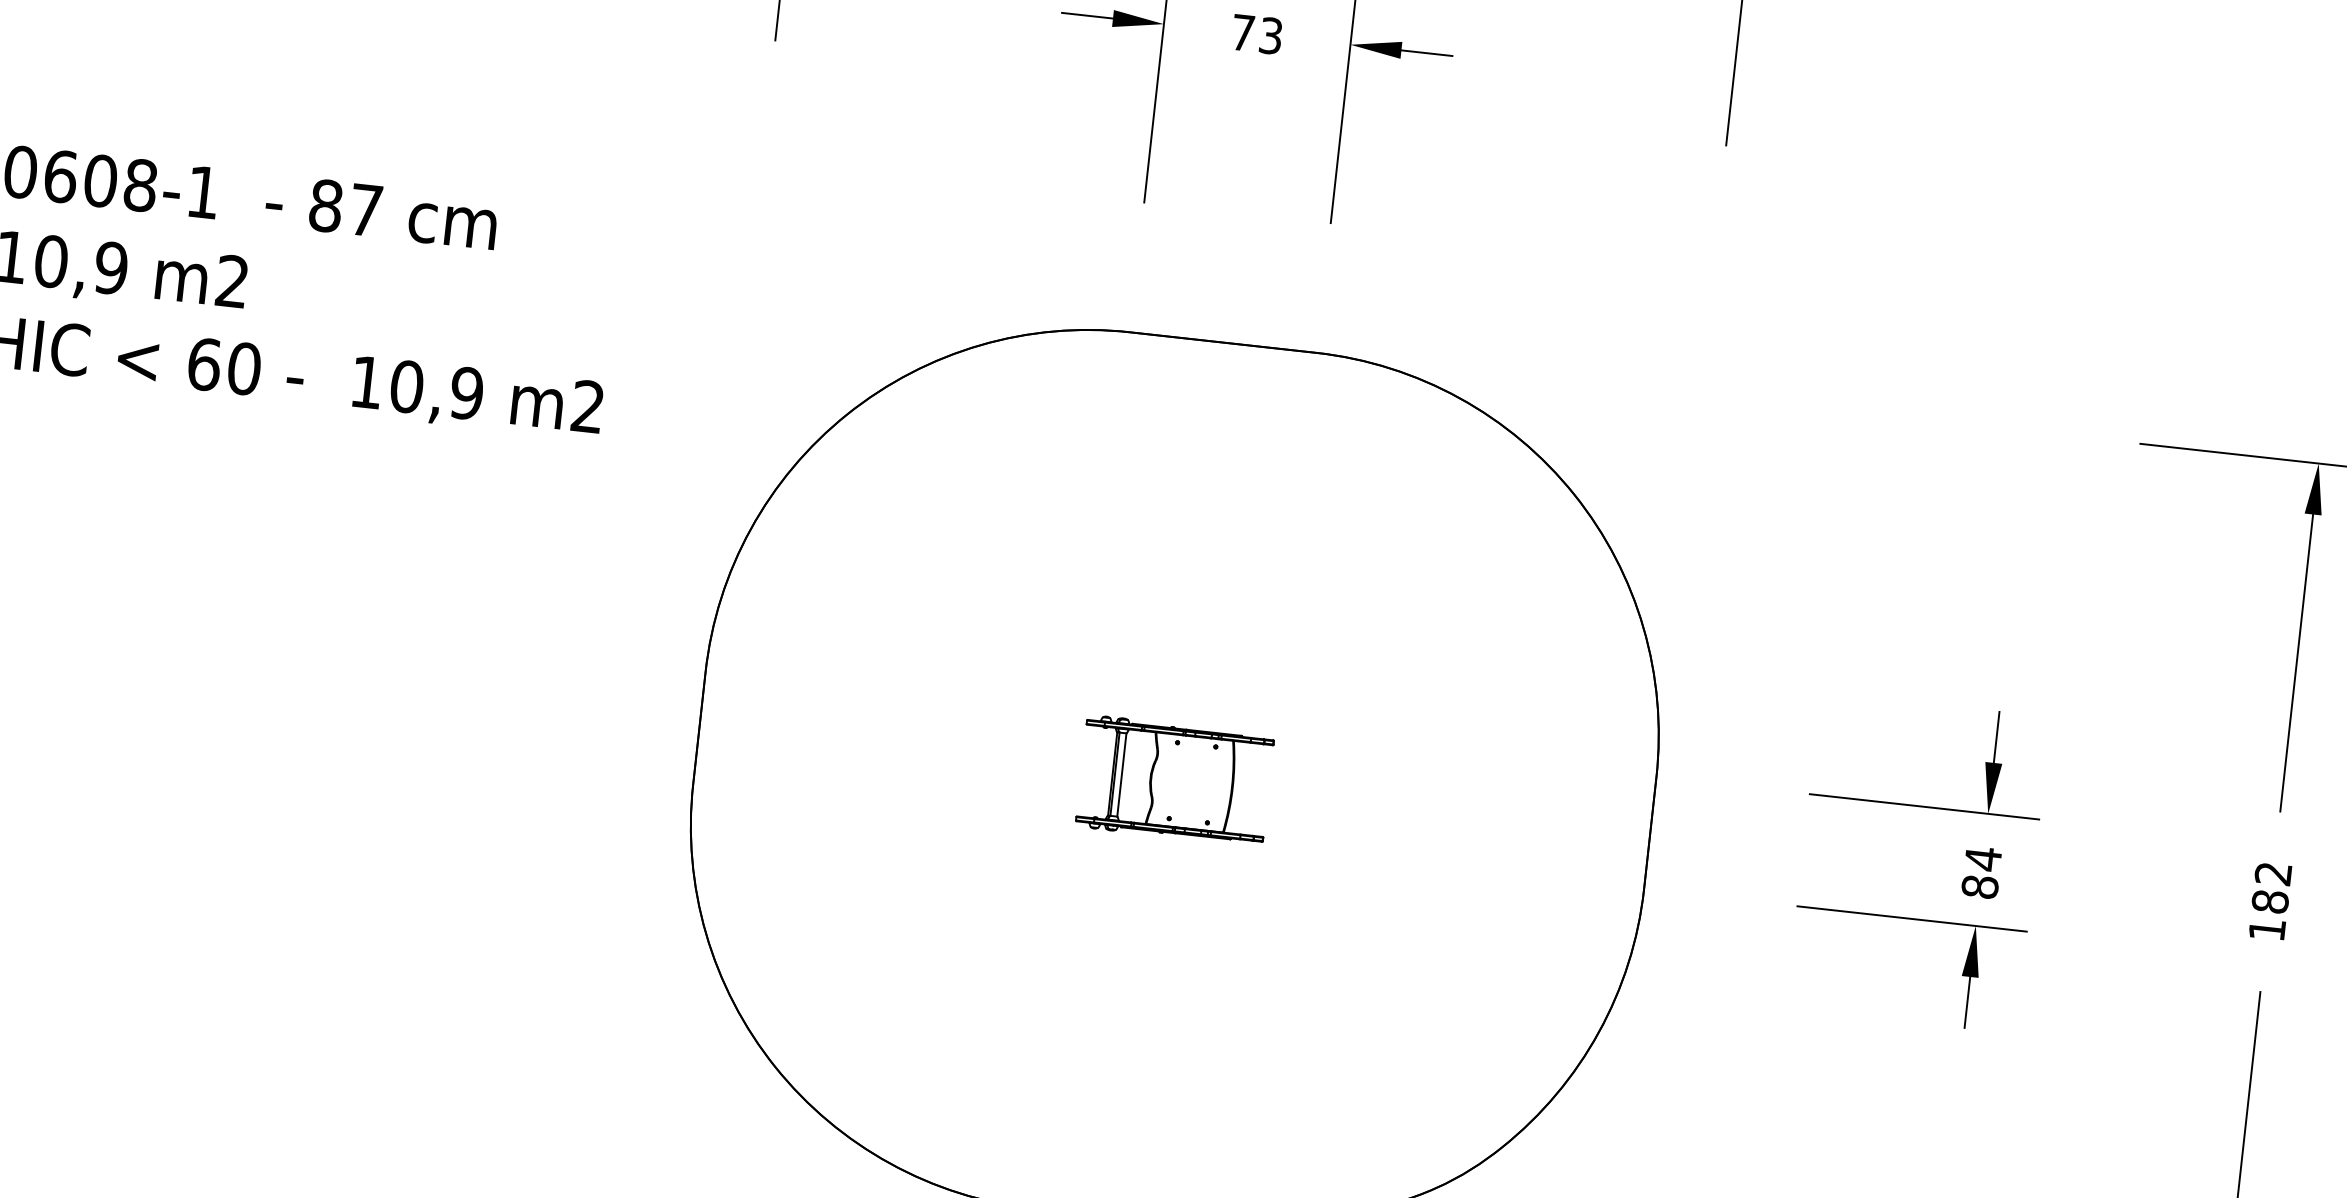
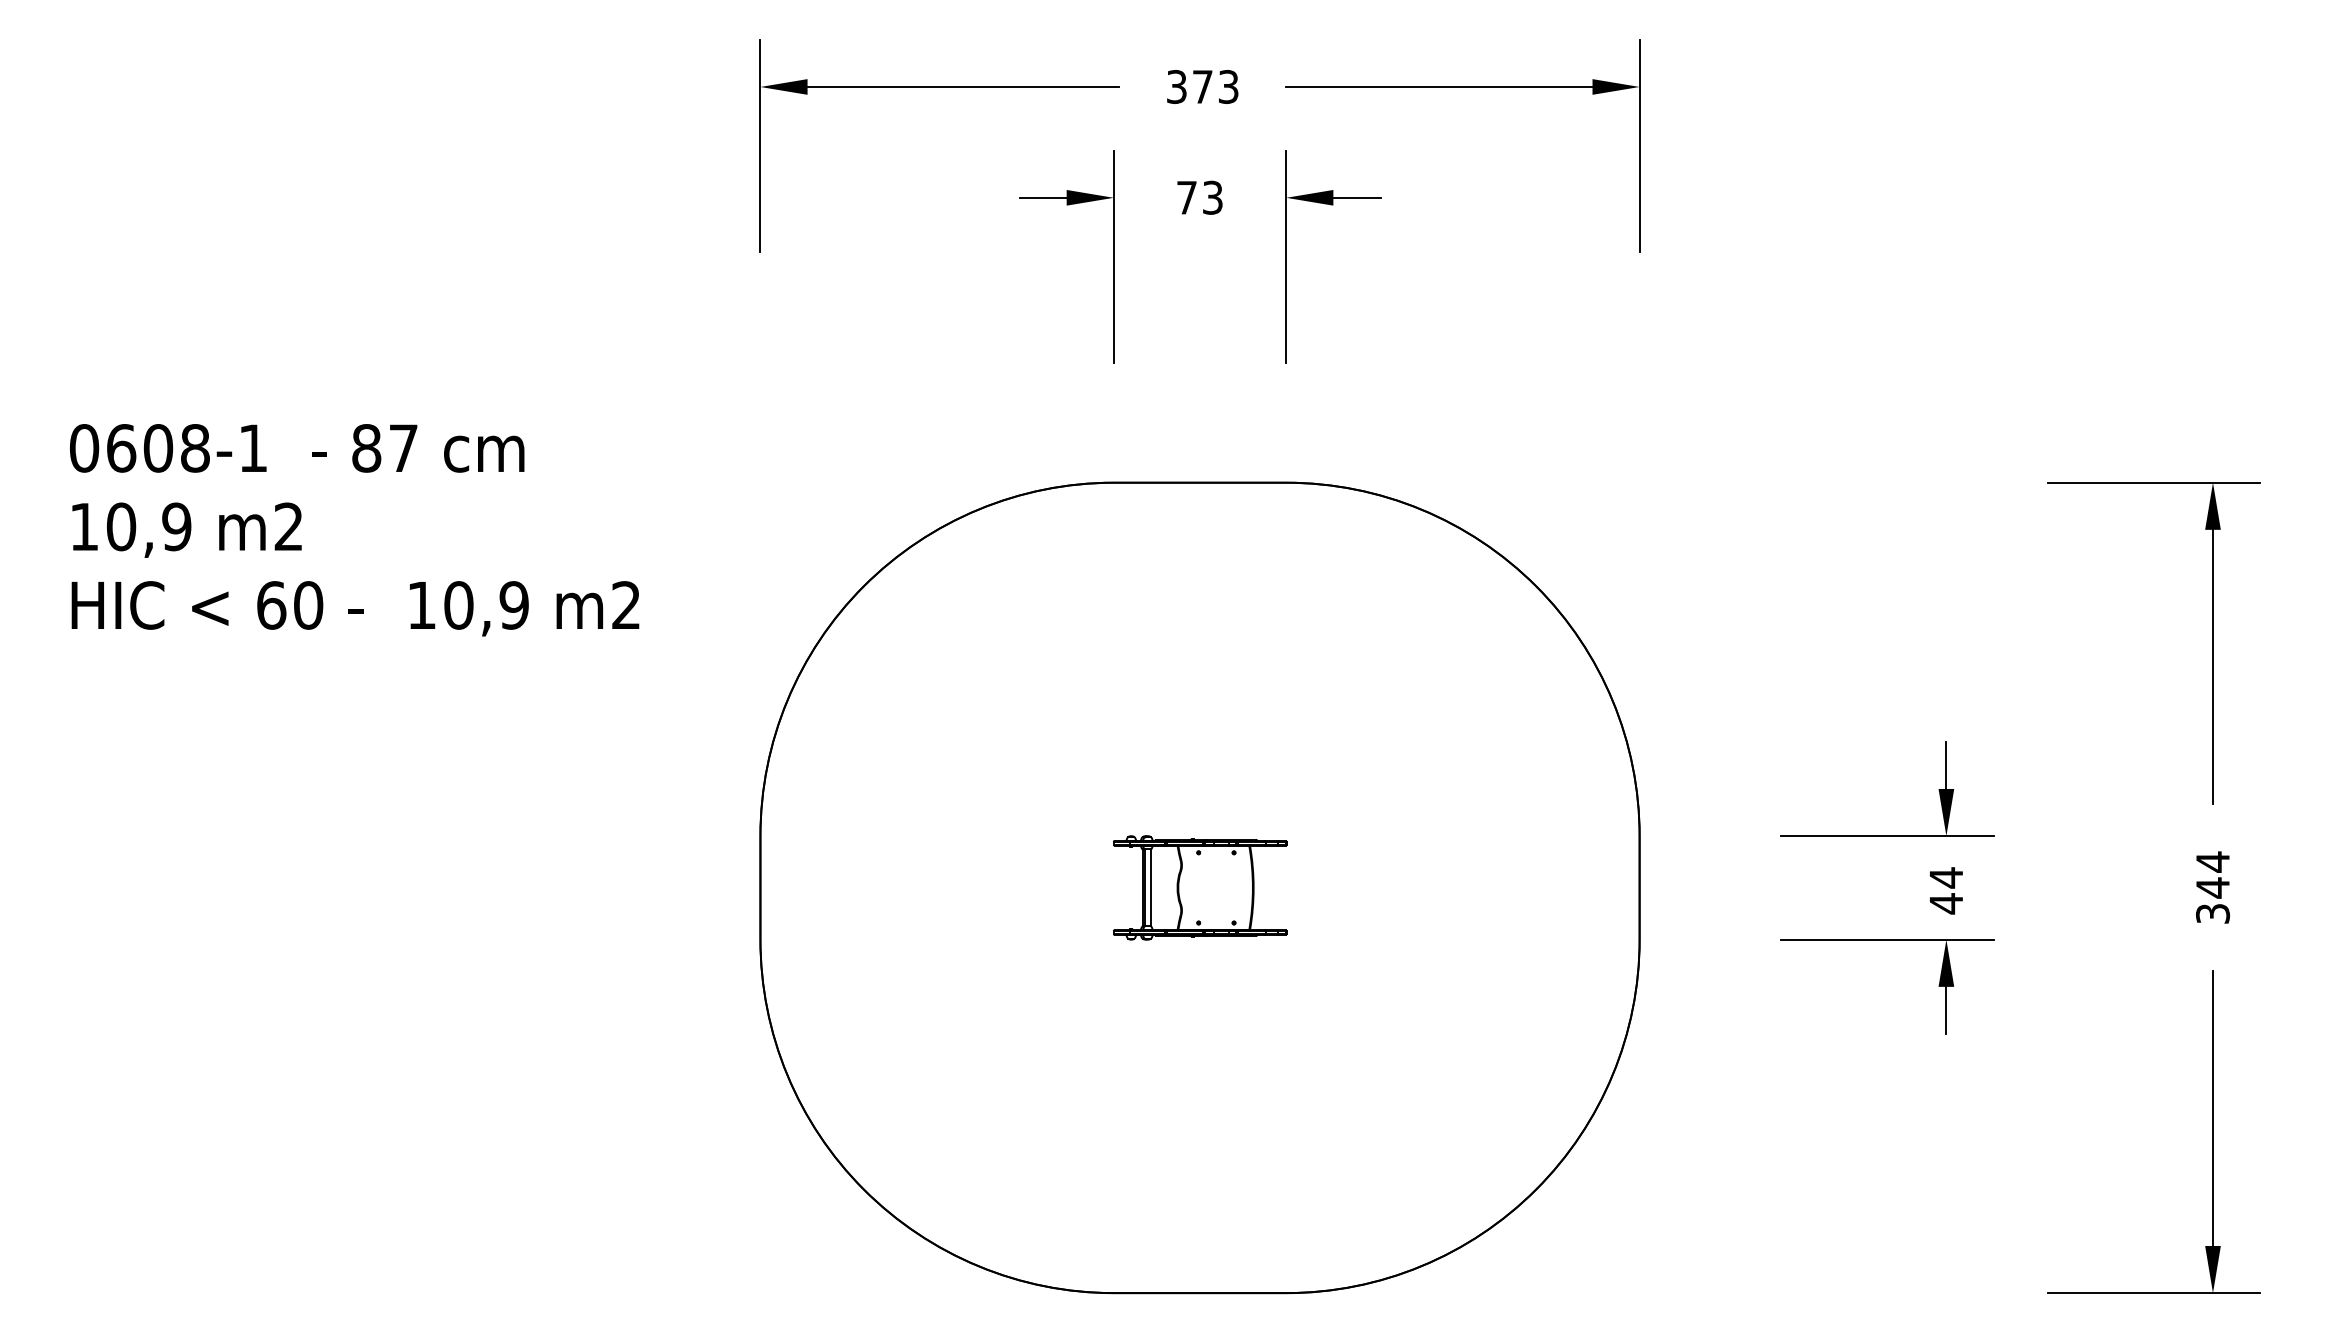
text: (1980, 886) -> (1946, 903), 84 -> 44
text: (2270, 901) -> (2213, 887), 182 -> 344

